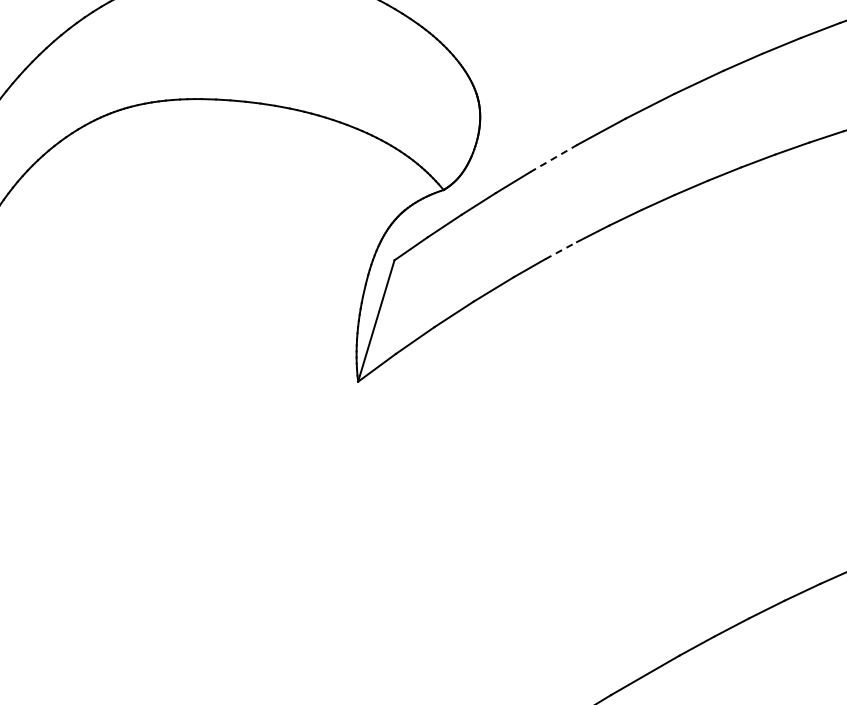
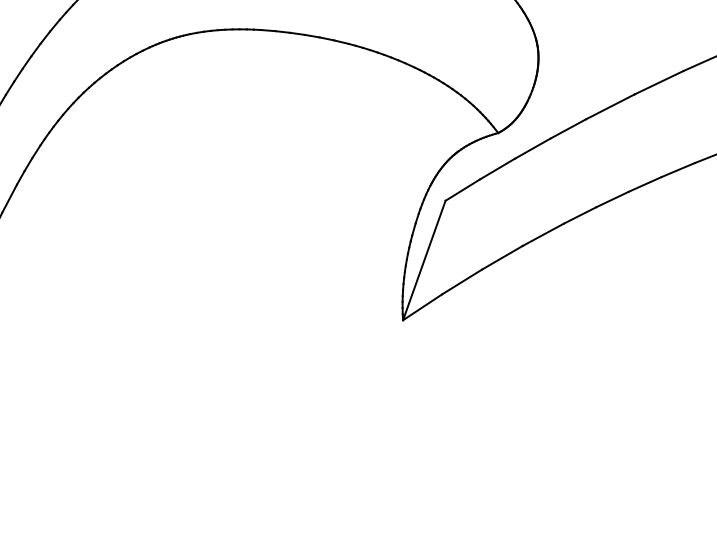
line: (553, 158) -> (609, 107), dashed -> solid
line: (561, 250) -> (612, 199), dashed -> solid

